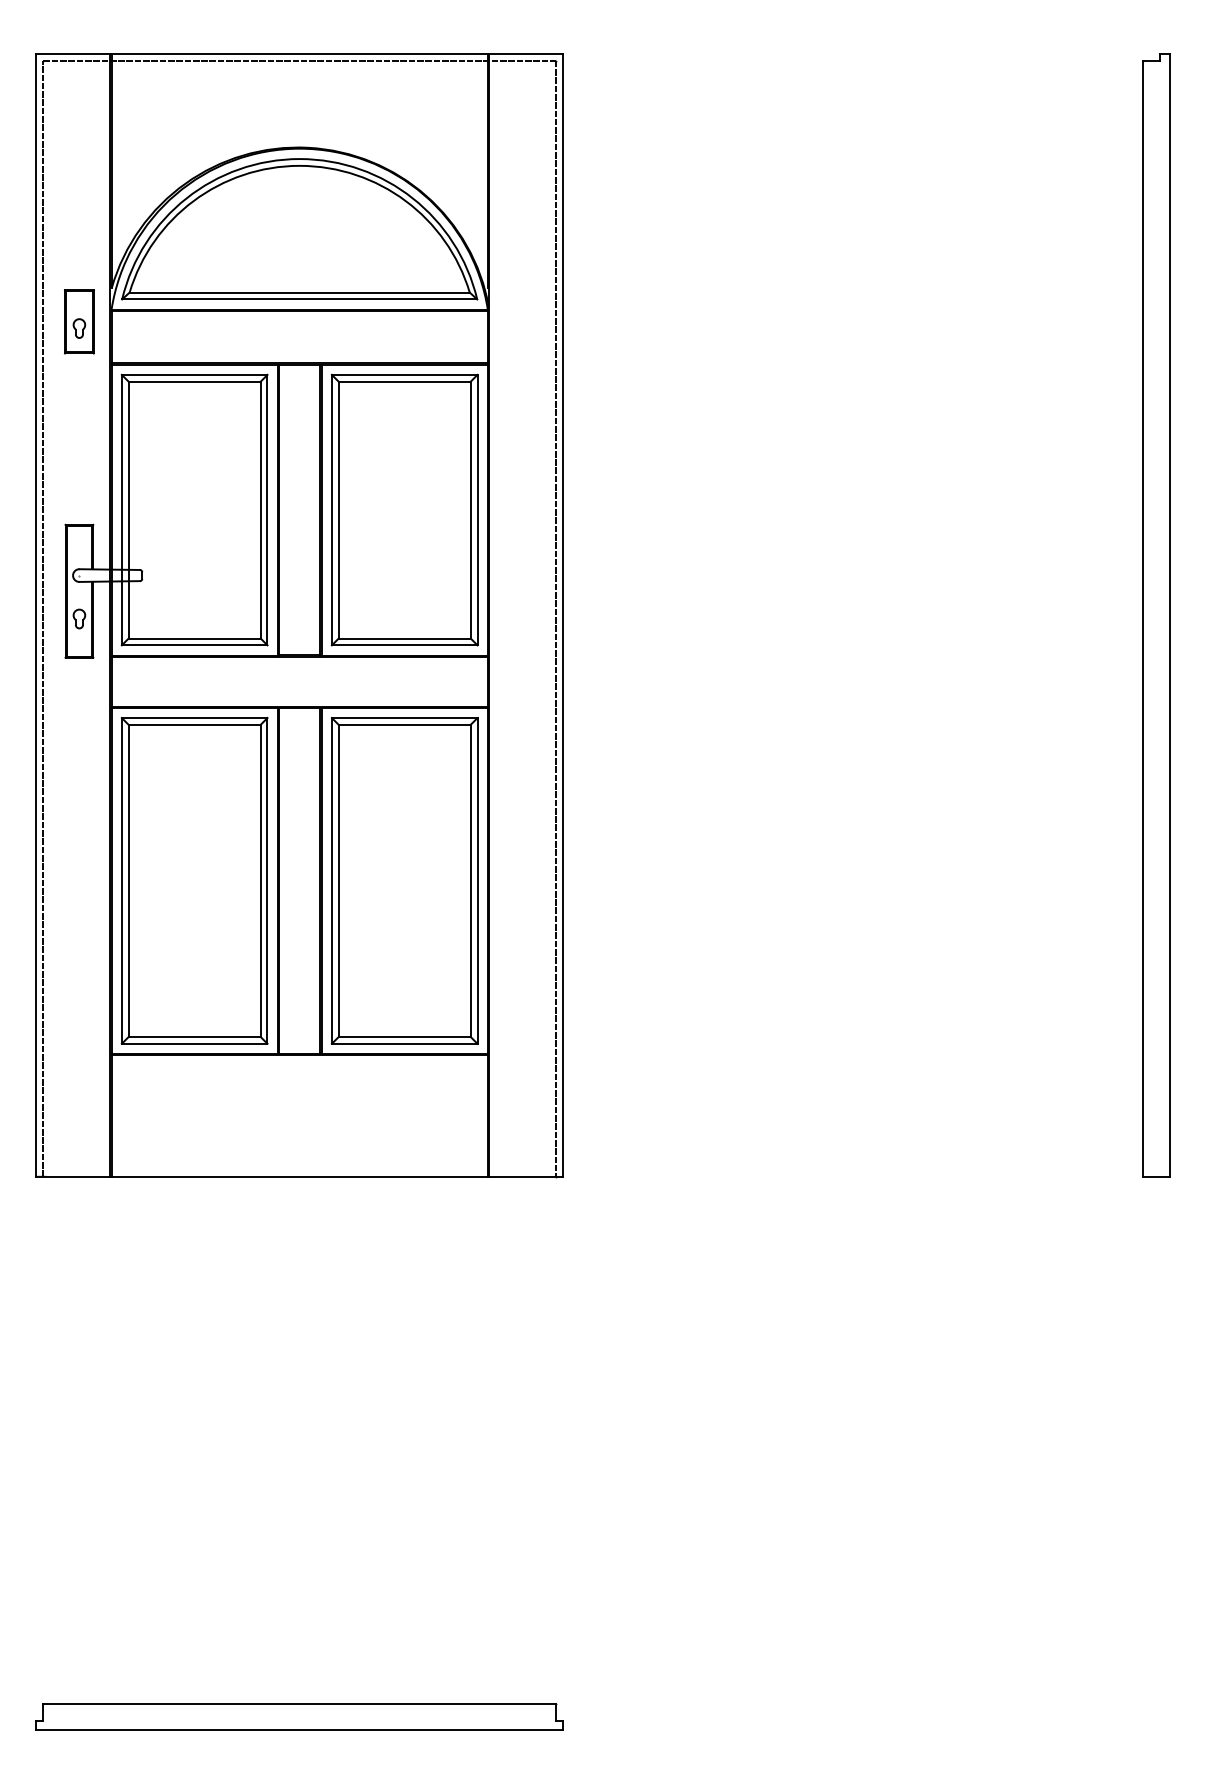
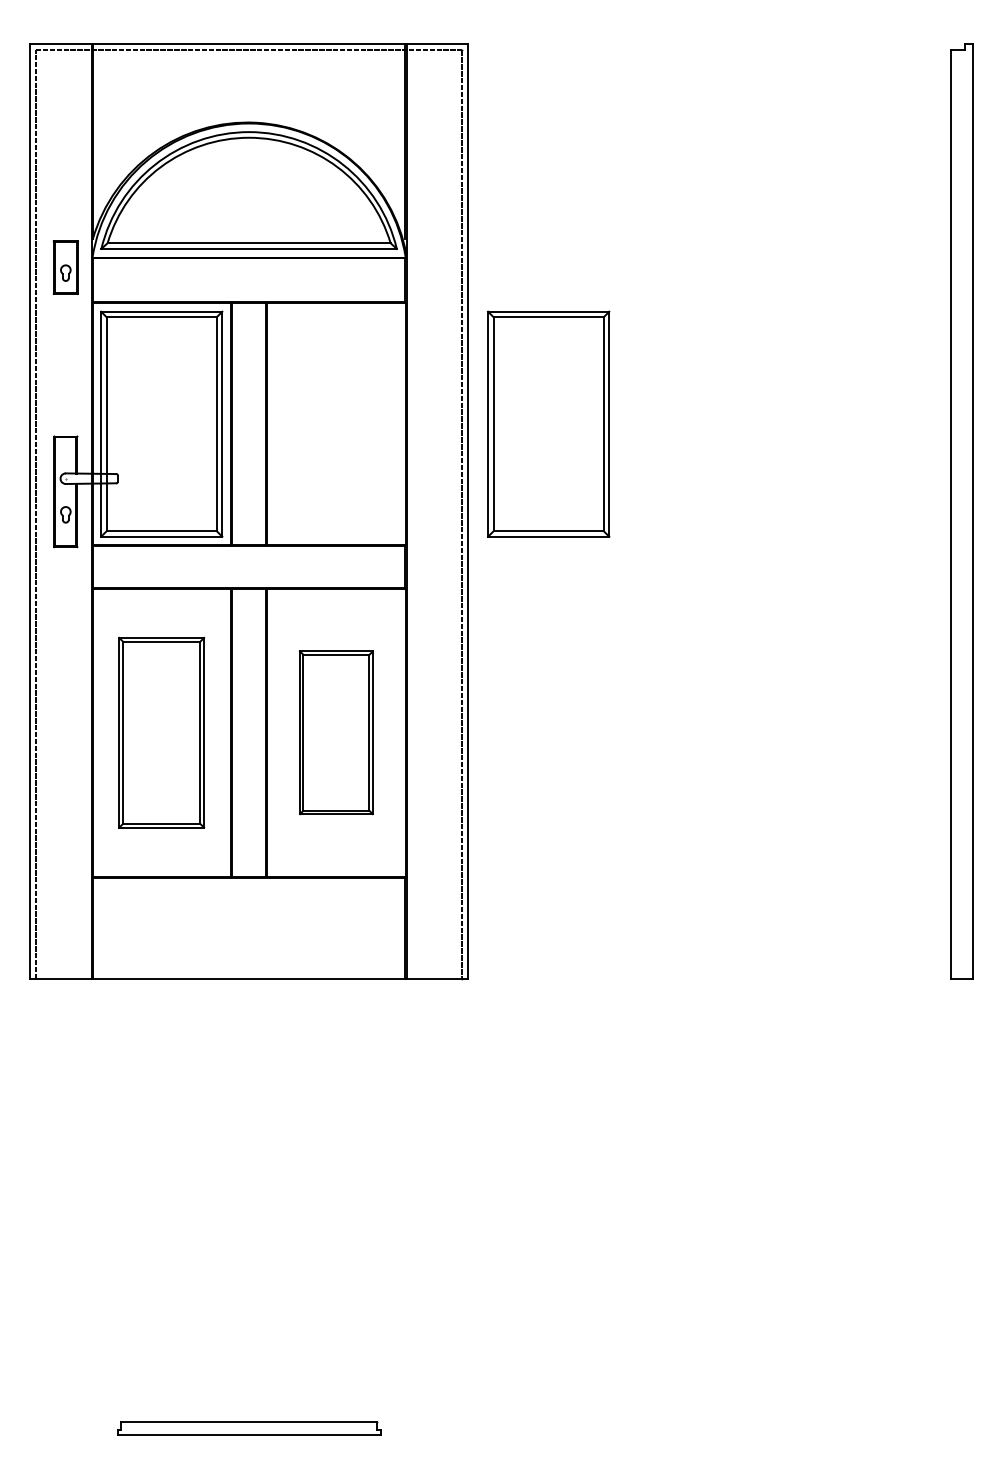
part: (404, 509) -> (548, 423), moved
part: (194, 880) -> (161, 732), size x0.7
part: (404, 880) -> (336, 732), size x0.6
part: (299, 1716) -> (248, 1428), size x0.6

